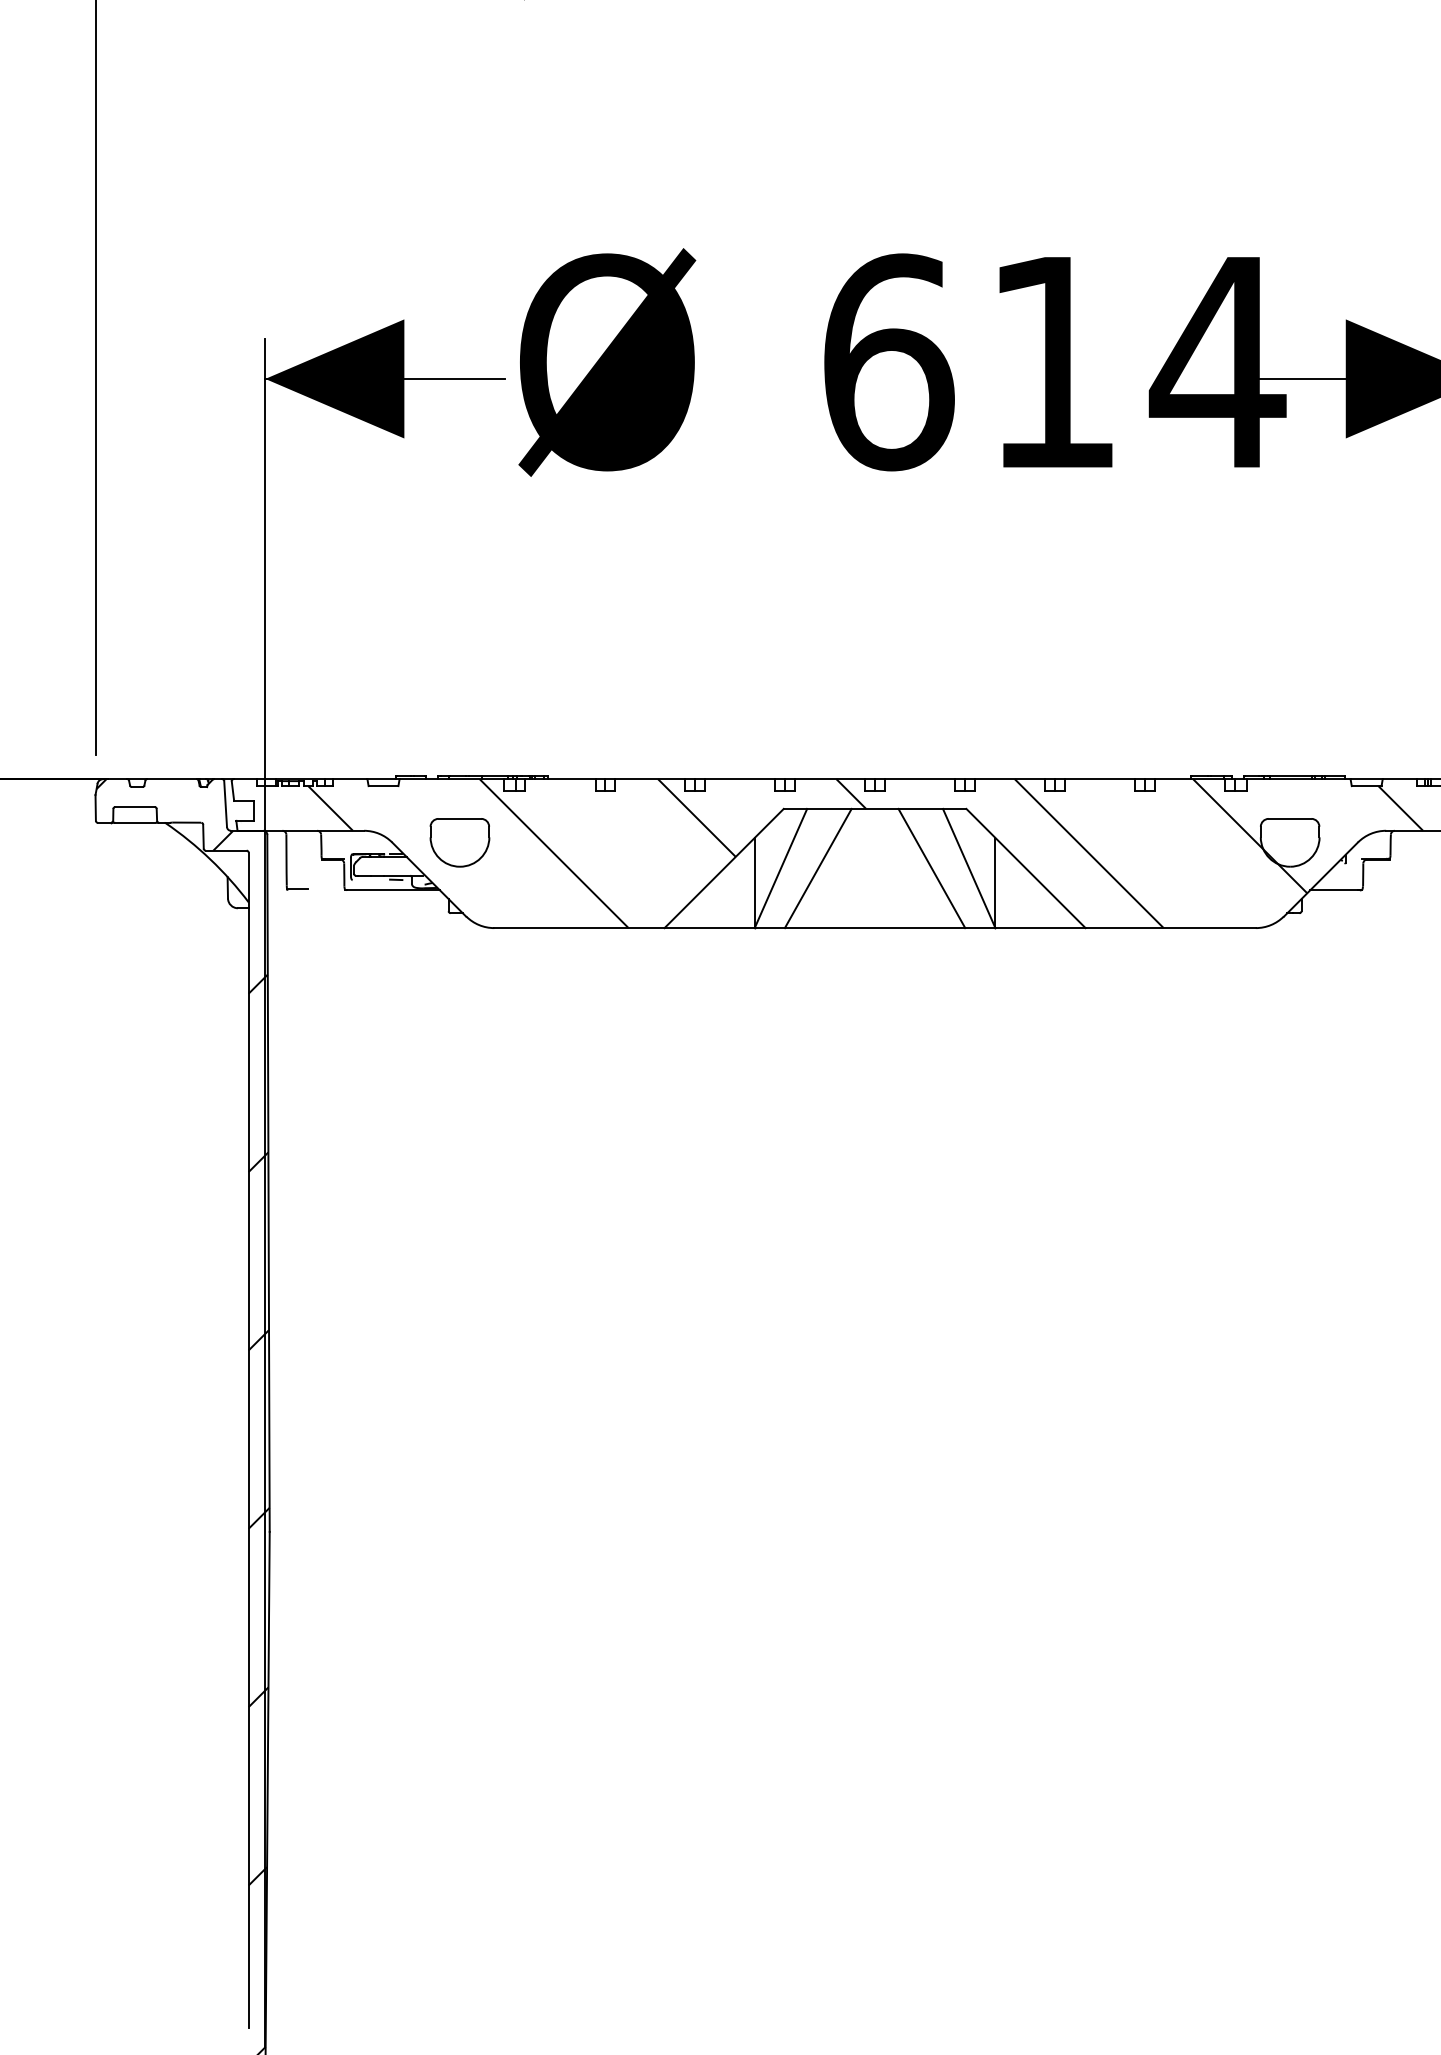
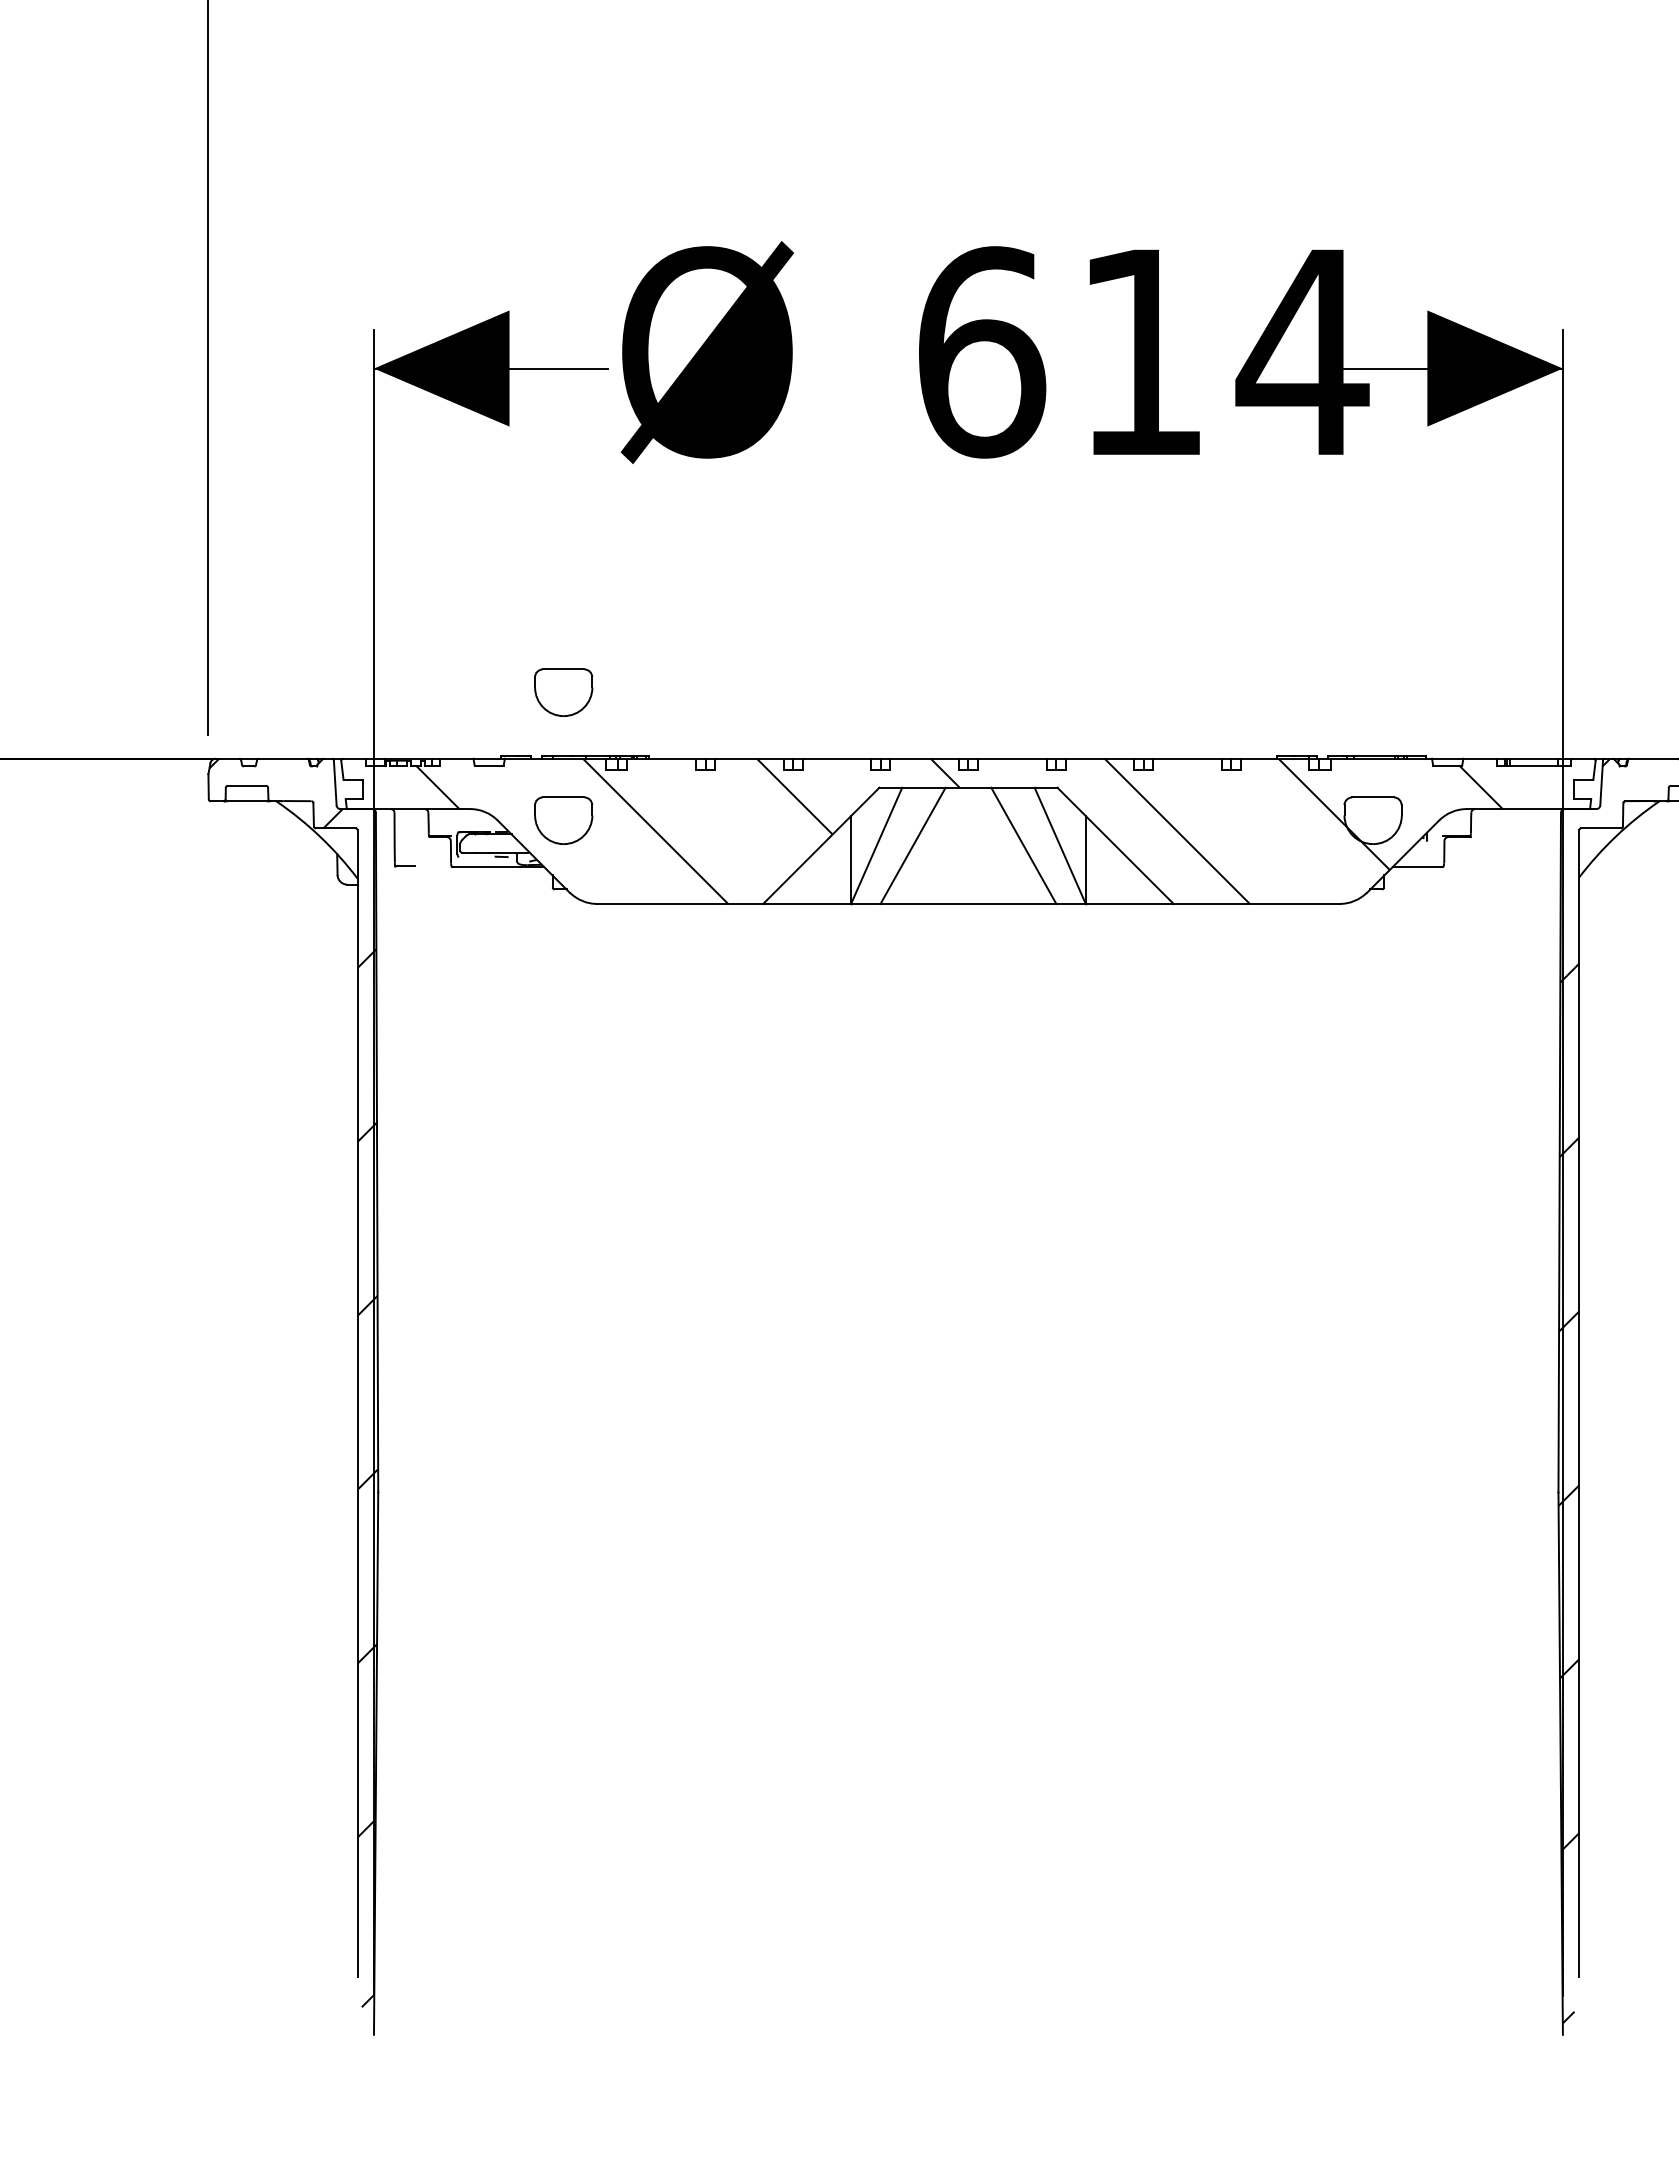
part: (459, 711) -> (563, 692), added

